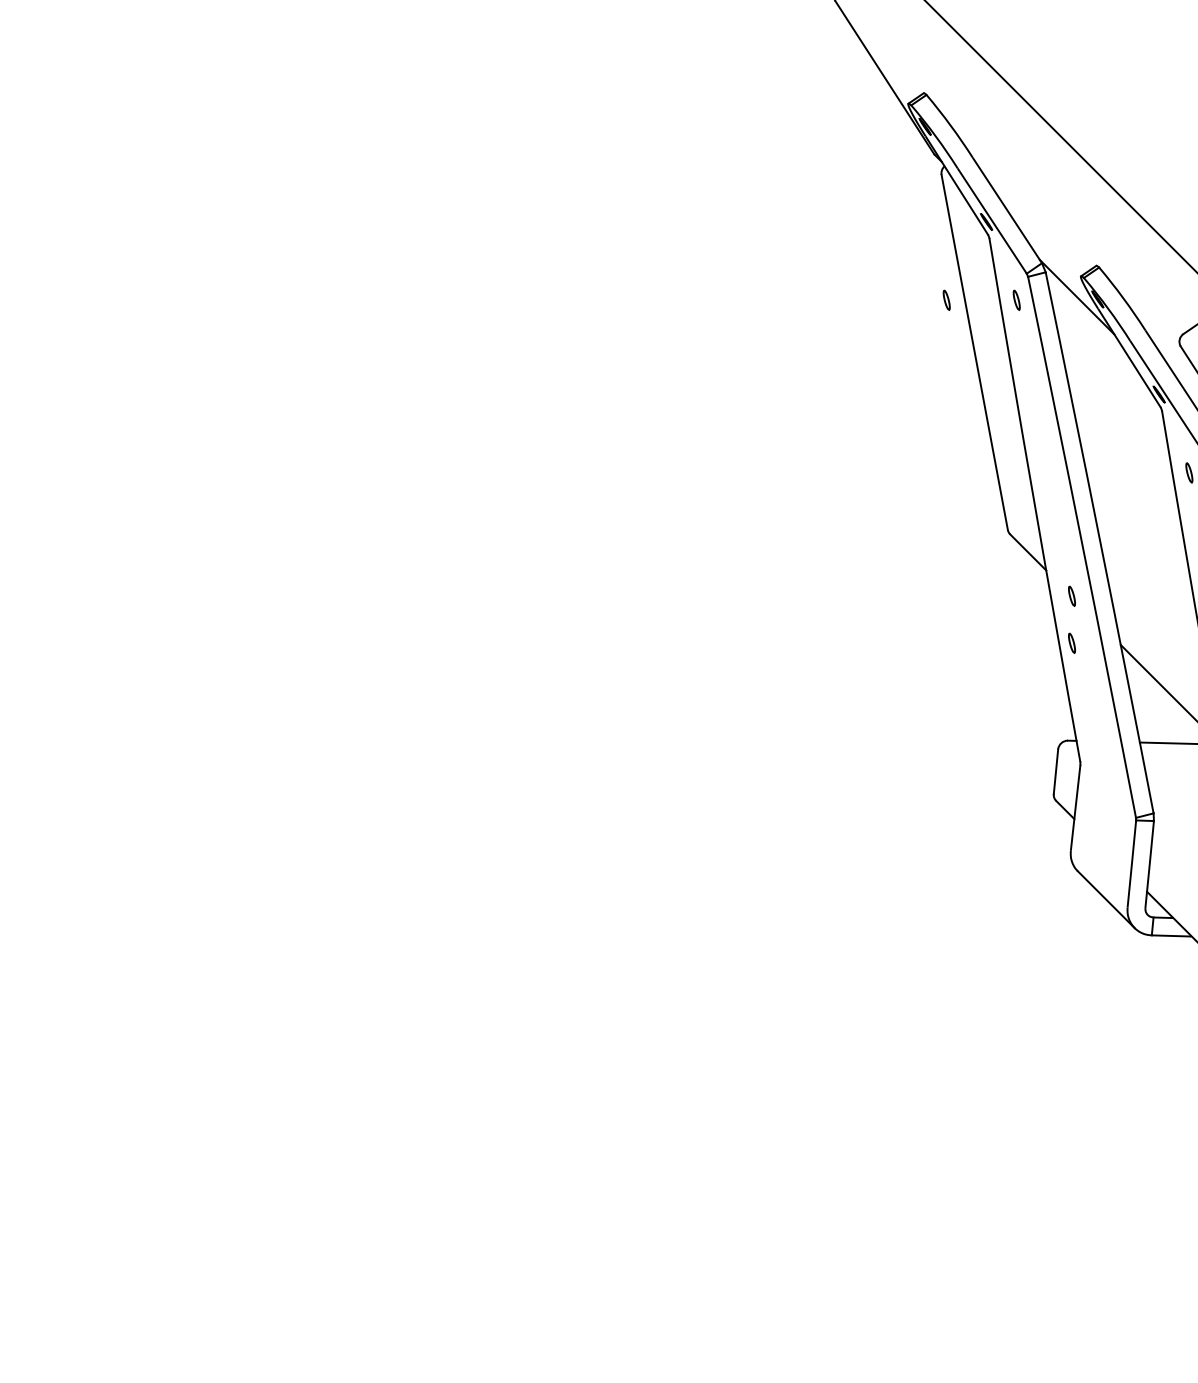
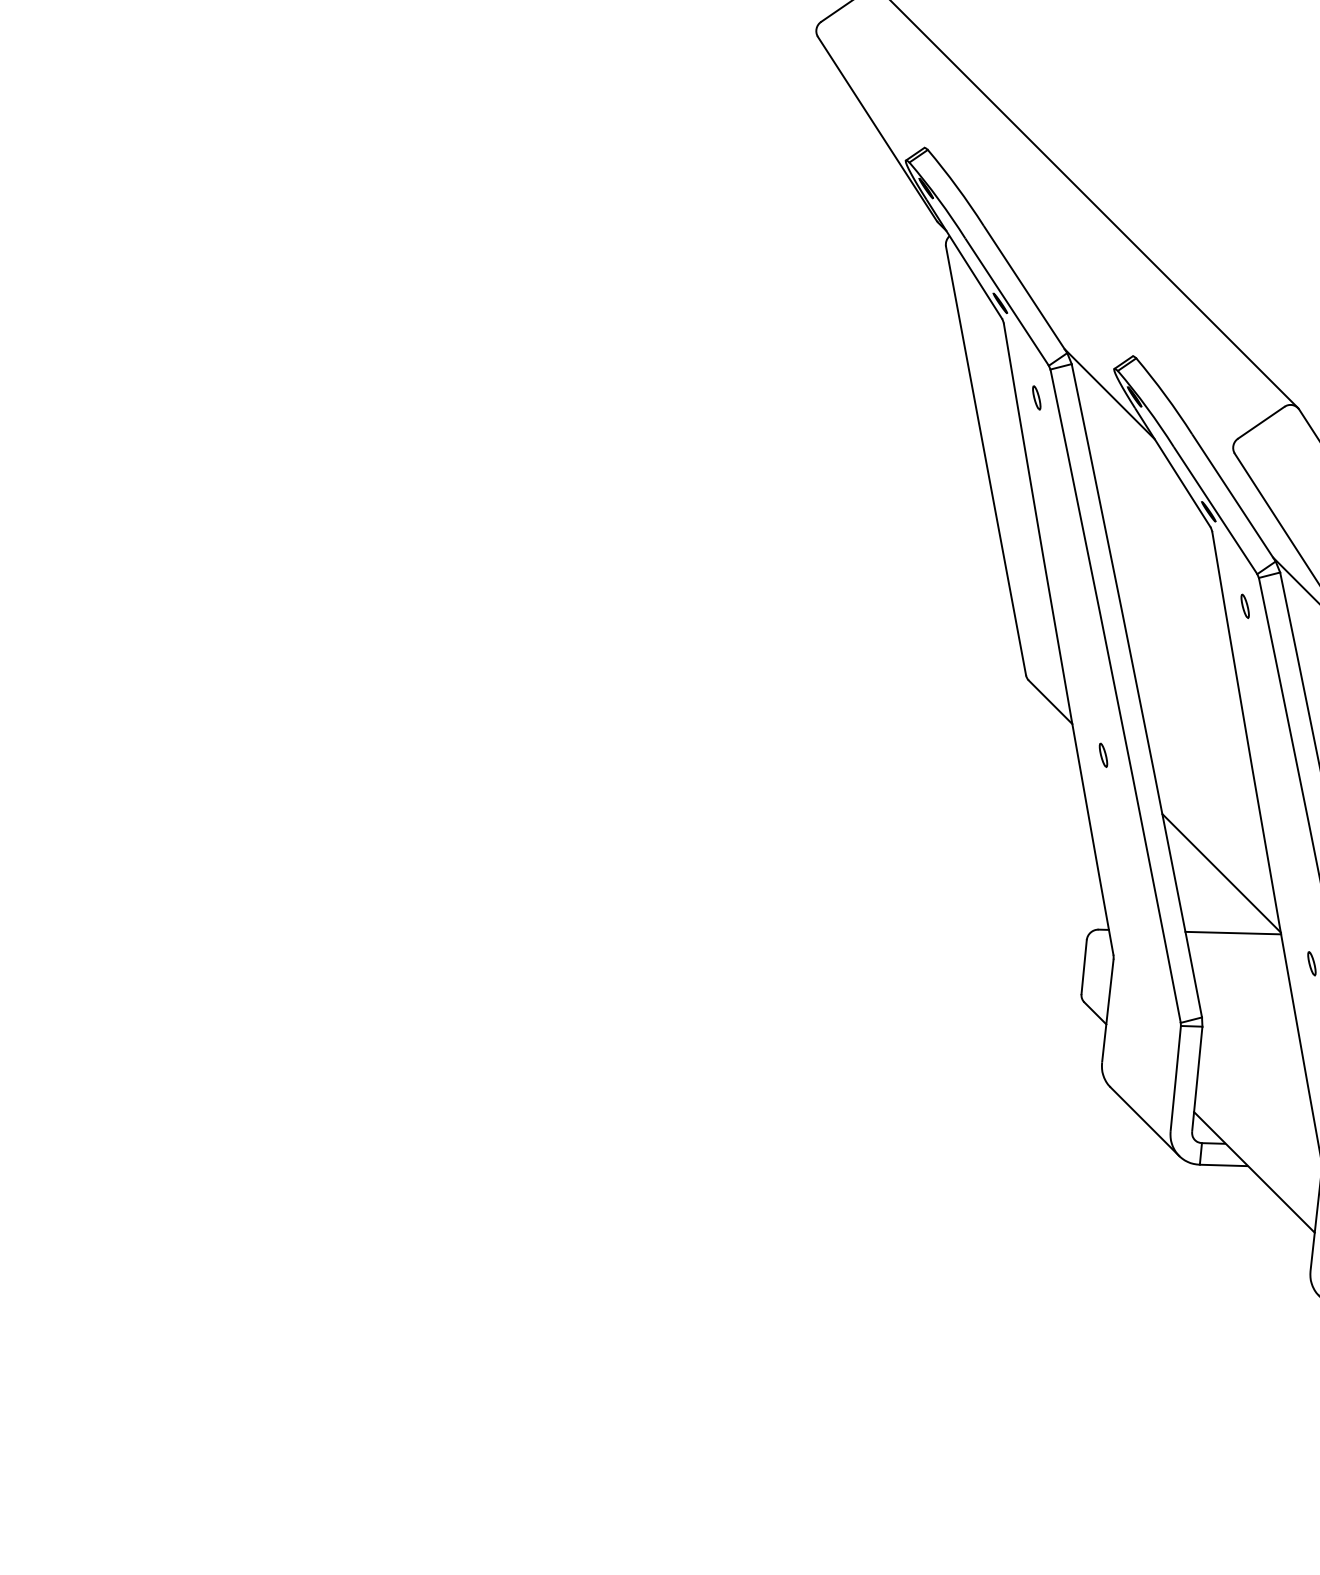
part: (946, 299) -> (951, 396), removed
part: (1071, 642) -> (1102, 811), removed

